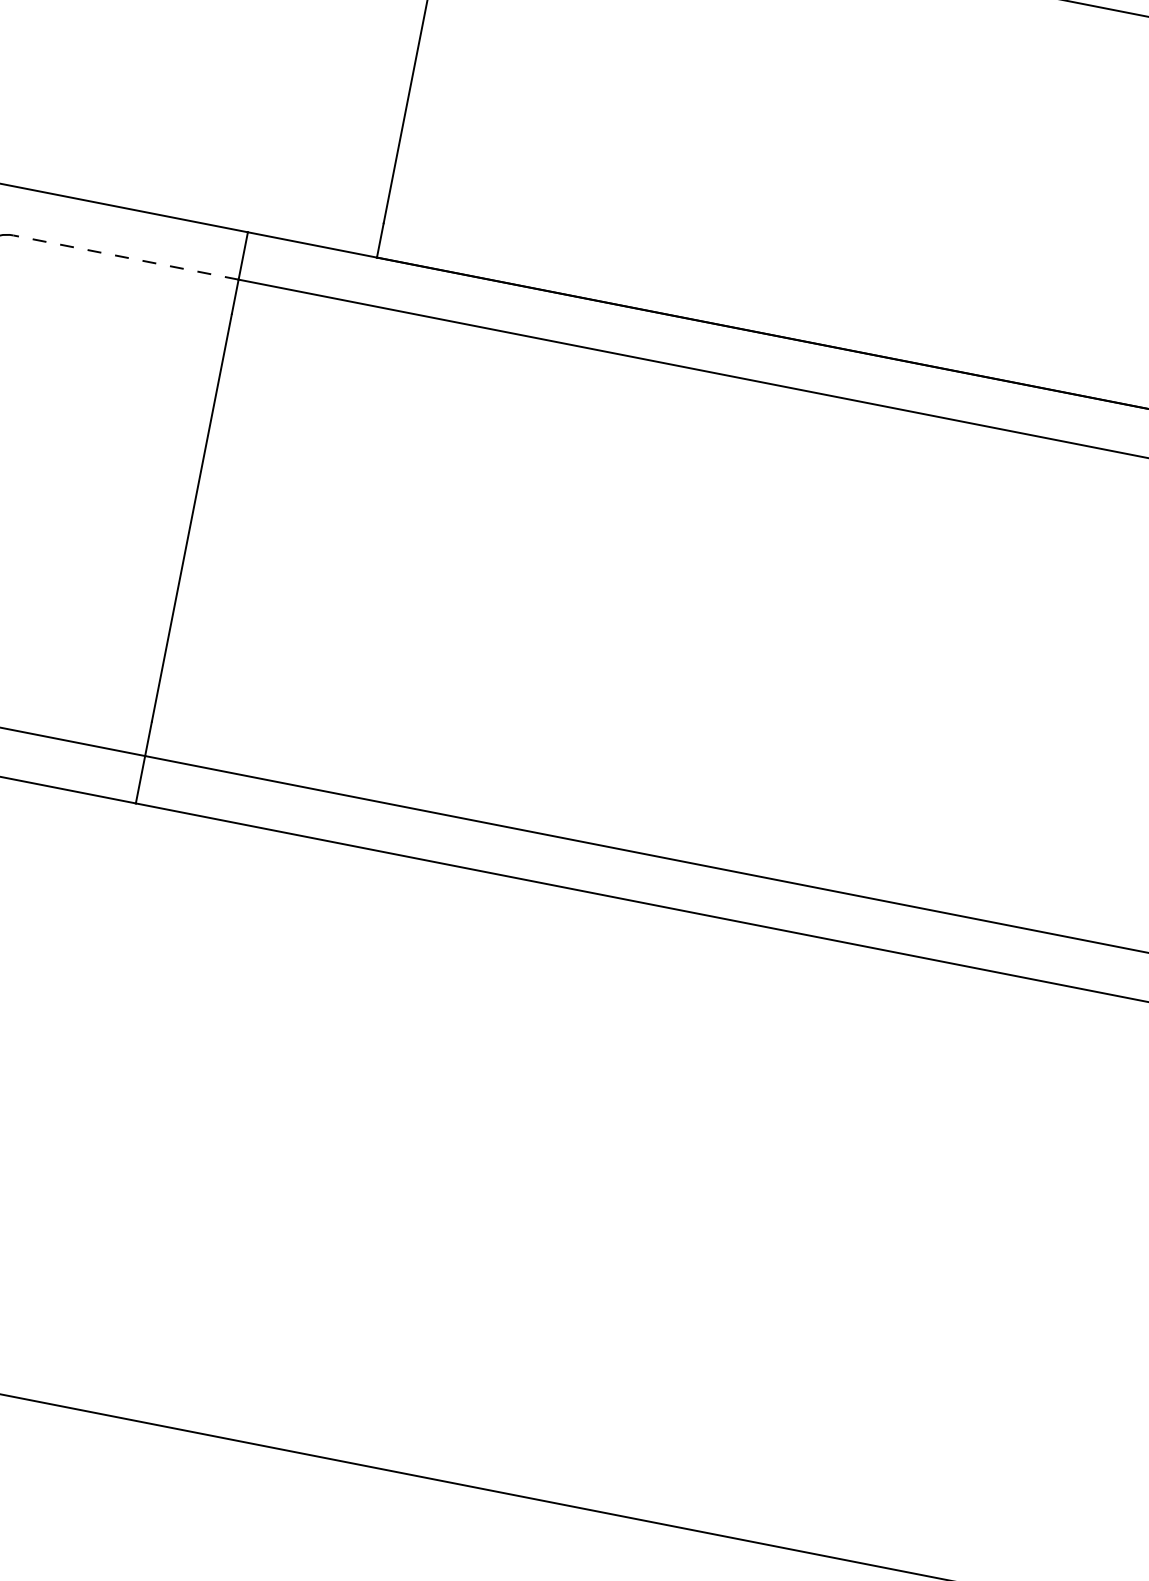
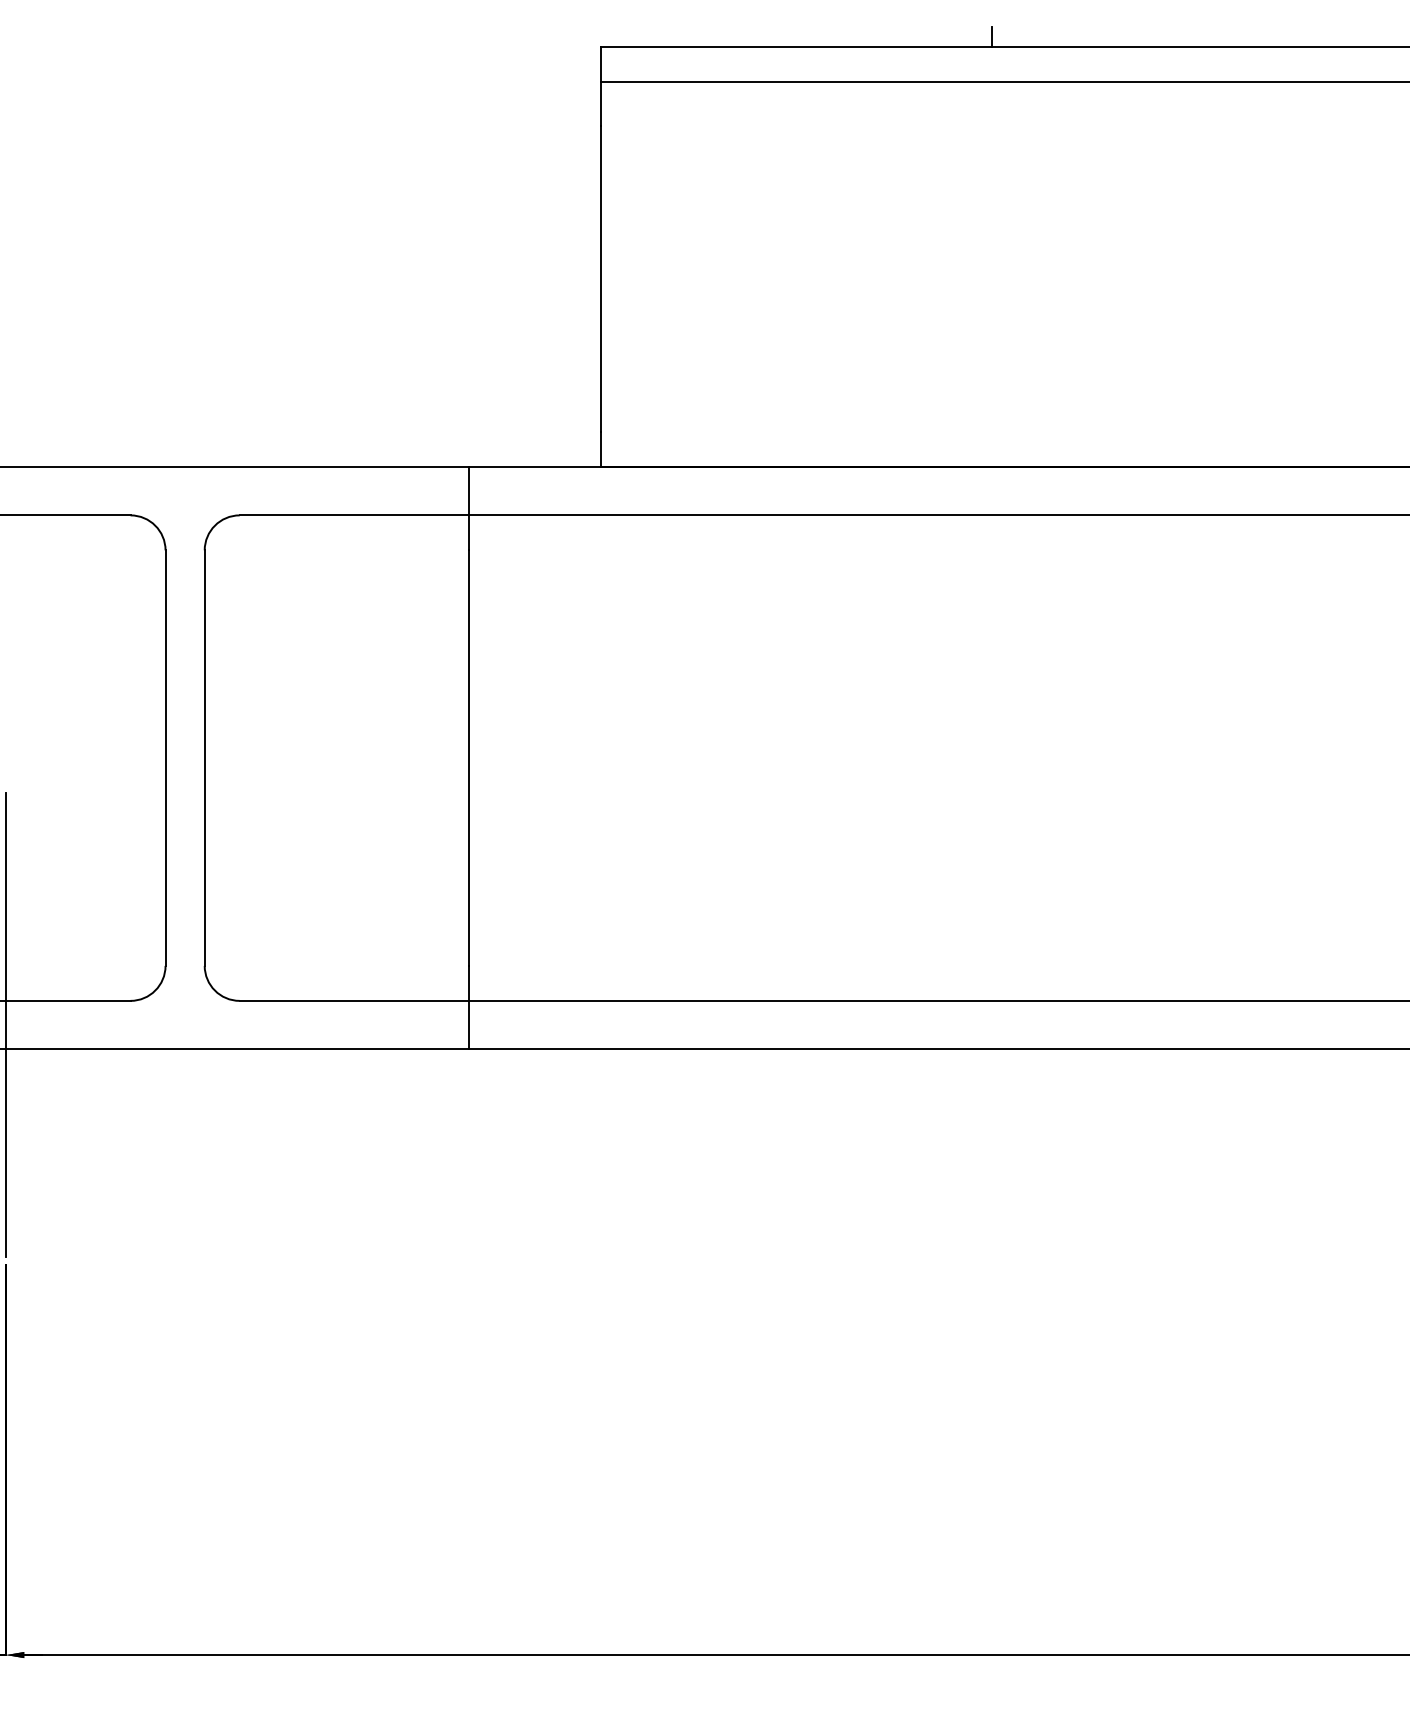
line: (126, 257) -> (354, 515), dashed -> solid

